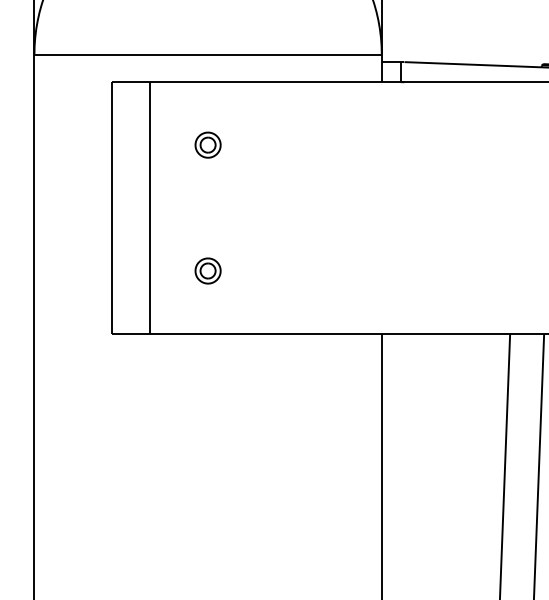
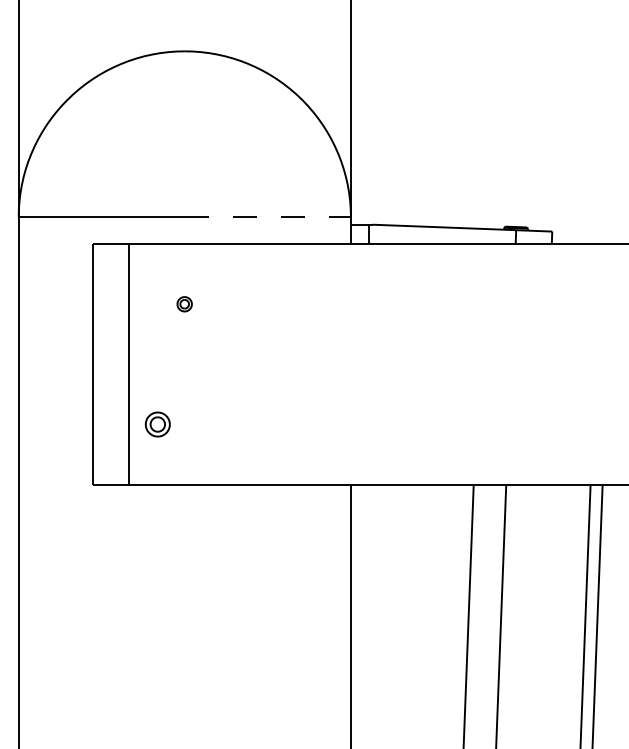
line: (295, 54) -> (268, 217), solid -> dashed
part: (207, 145) -> (184, 304), size x0.6
part: (207, 270) -> (157, 424), moved

